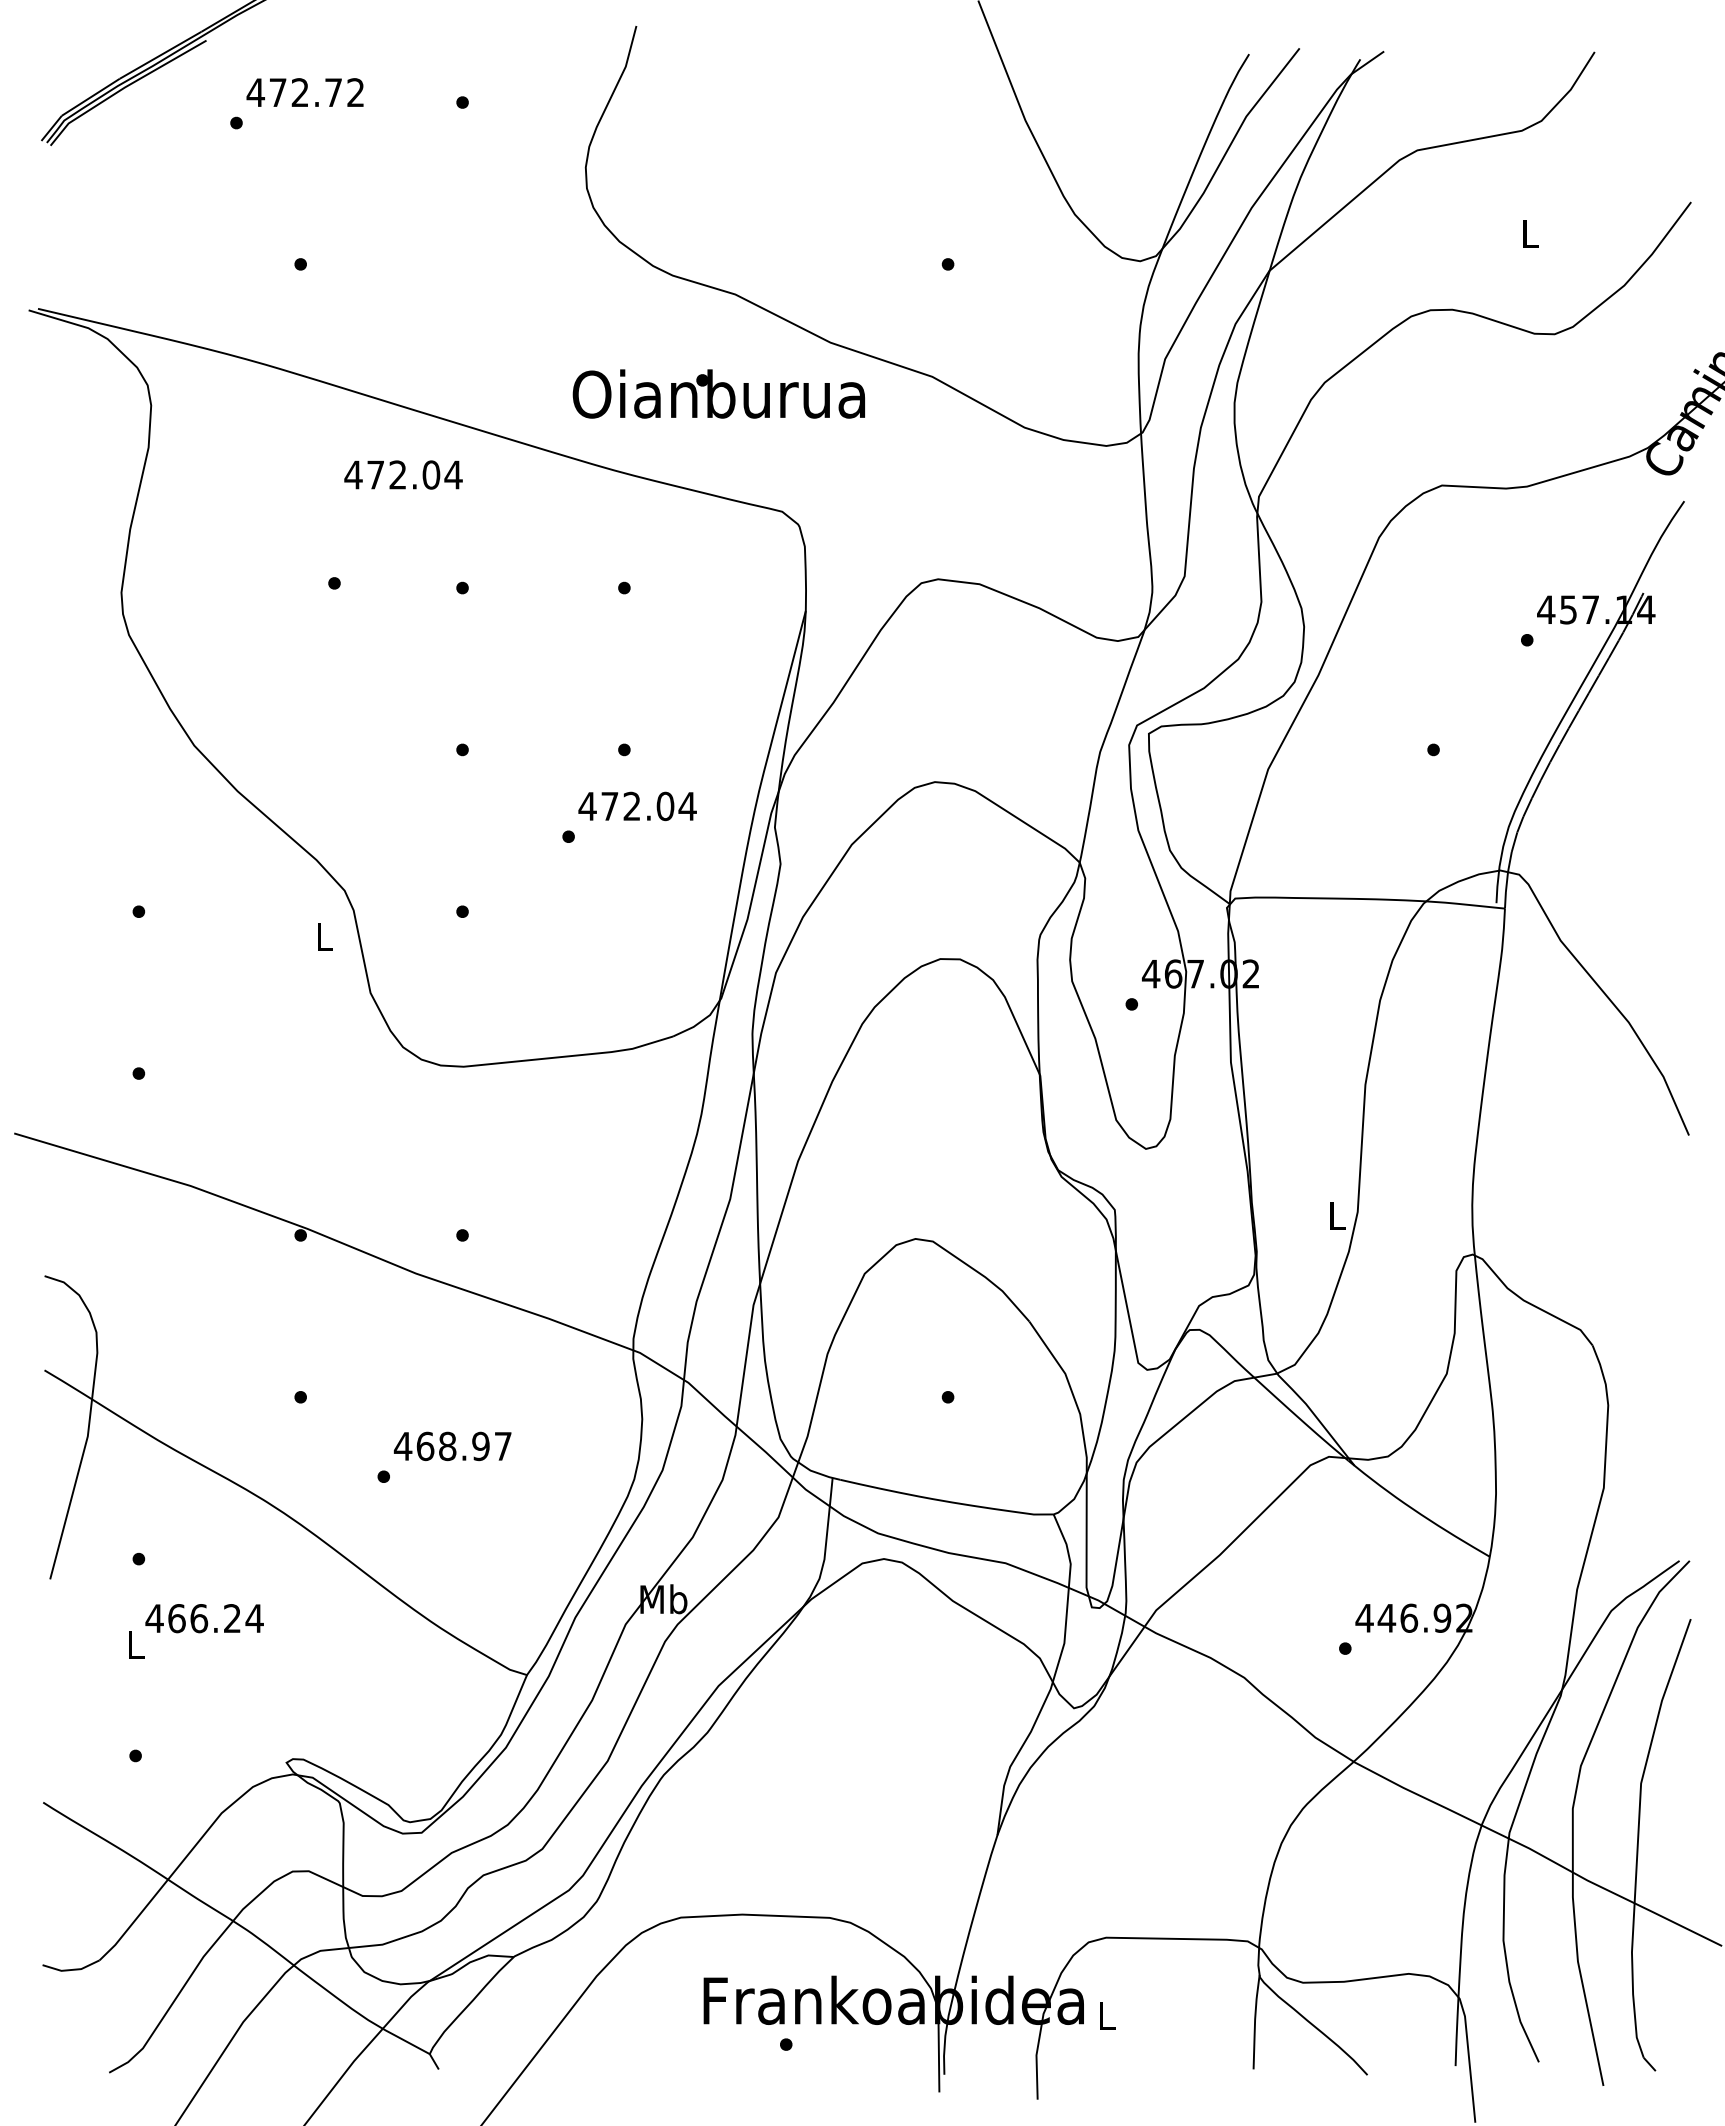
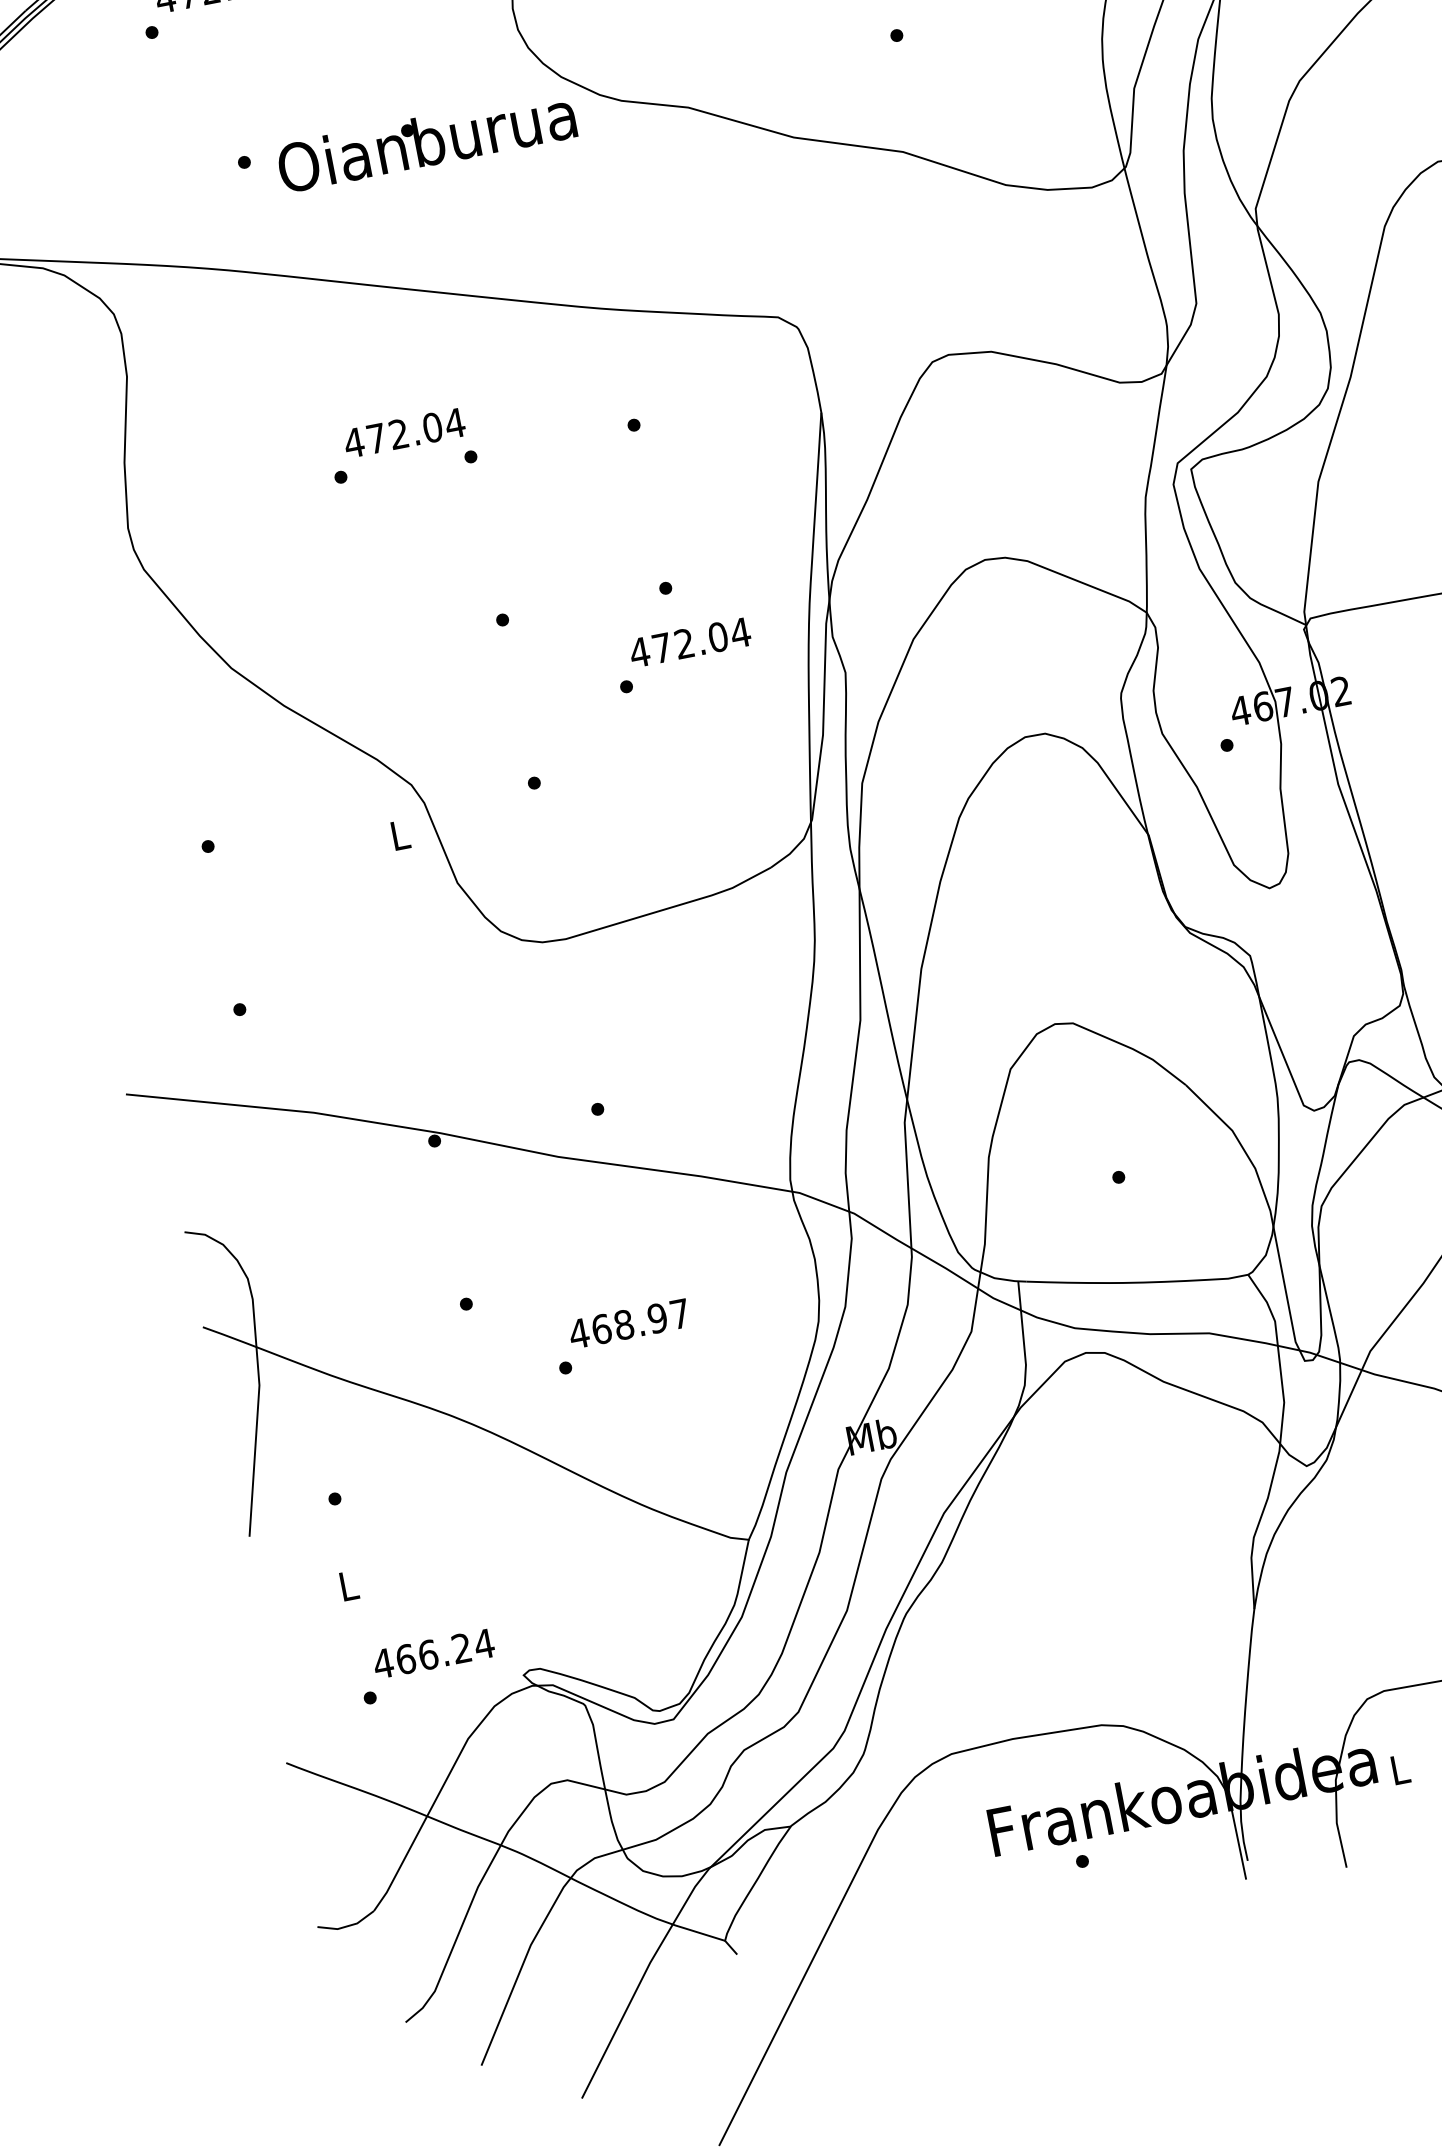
text: (718, 393) -> (426, 140), moved
text: (403, 474) -> (404, 432), moved
text: (204, 1618) -> (433, 1653), moved

